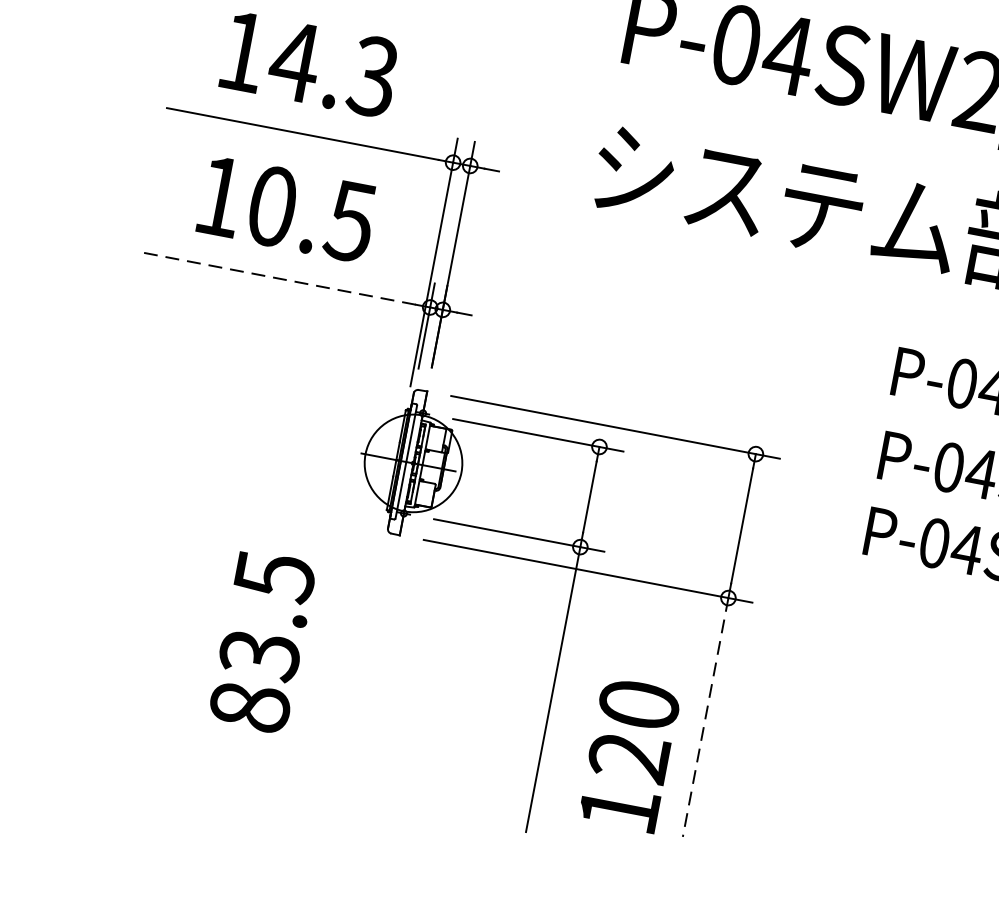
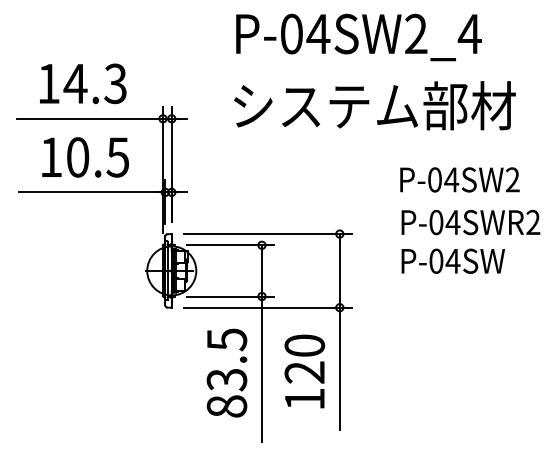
line: (279, 278) -> (88, 192), dashed -> solid
text: (261, 640) -> (226, 372), moved
line: (704, 718) -> (339, 369), dashed -> solid
text: (628, 755) -> (304, 371), moved

